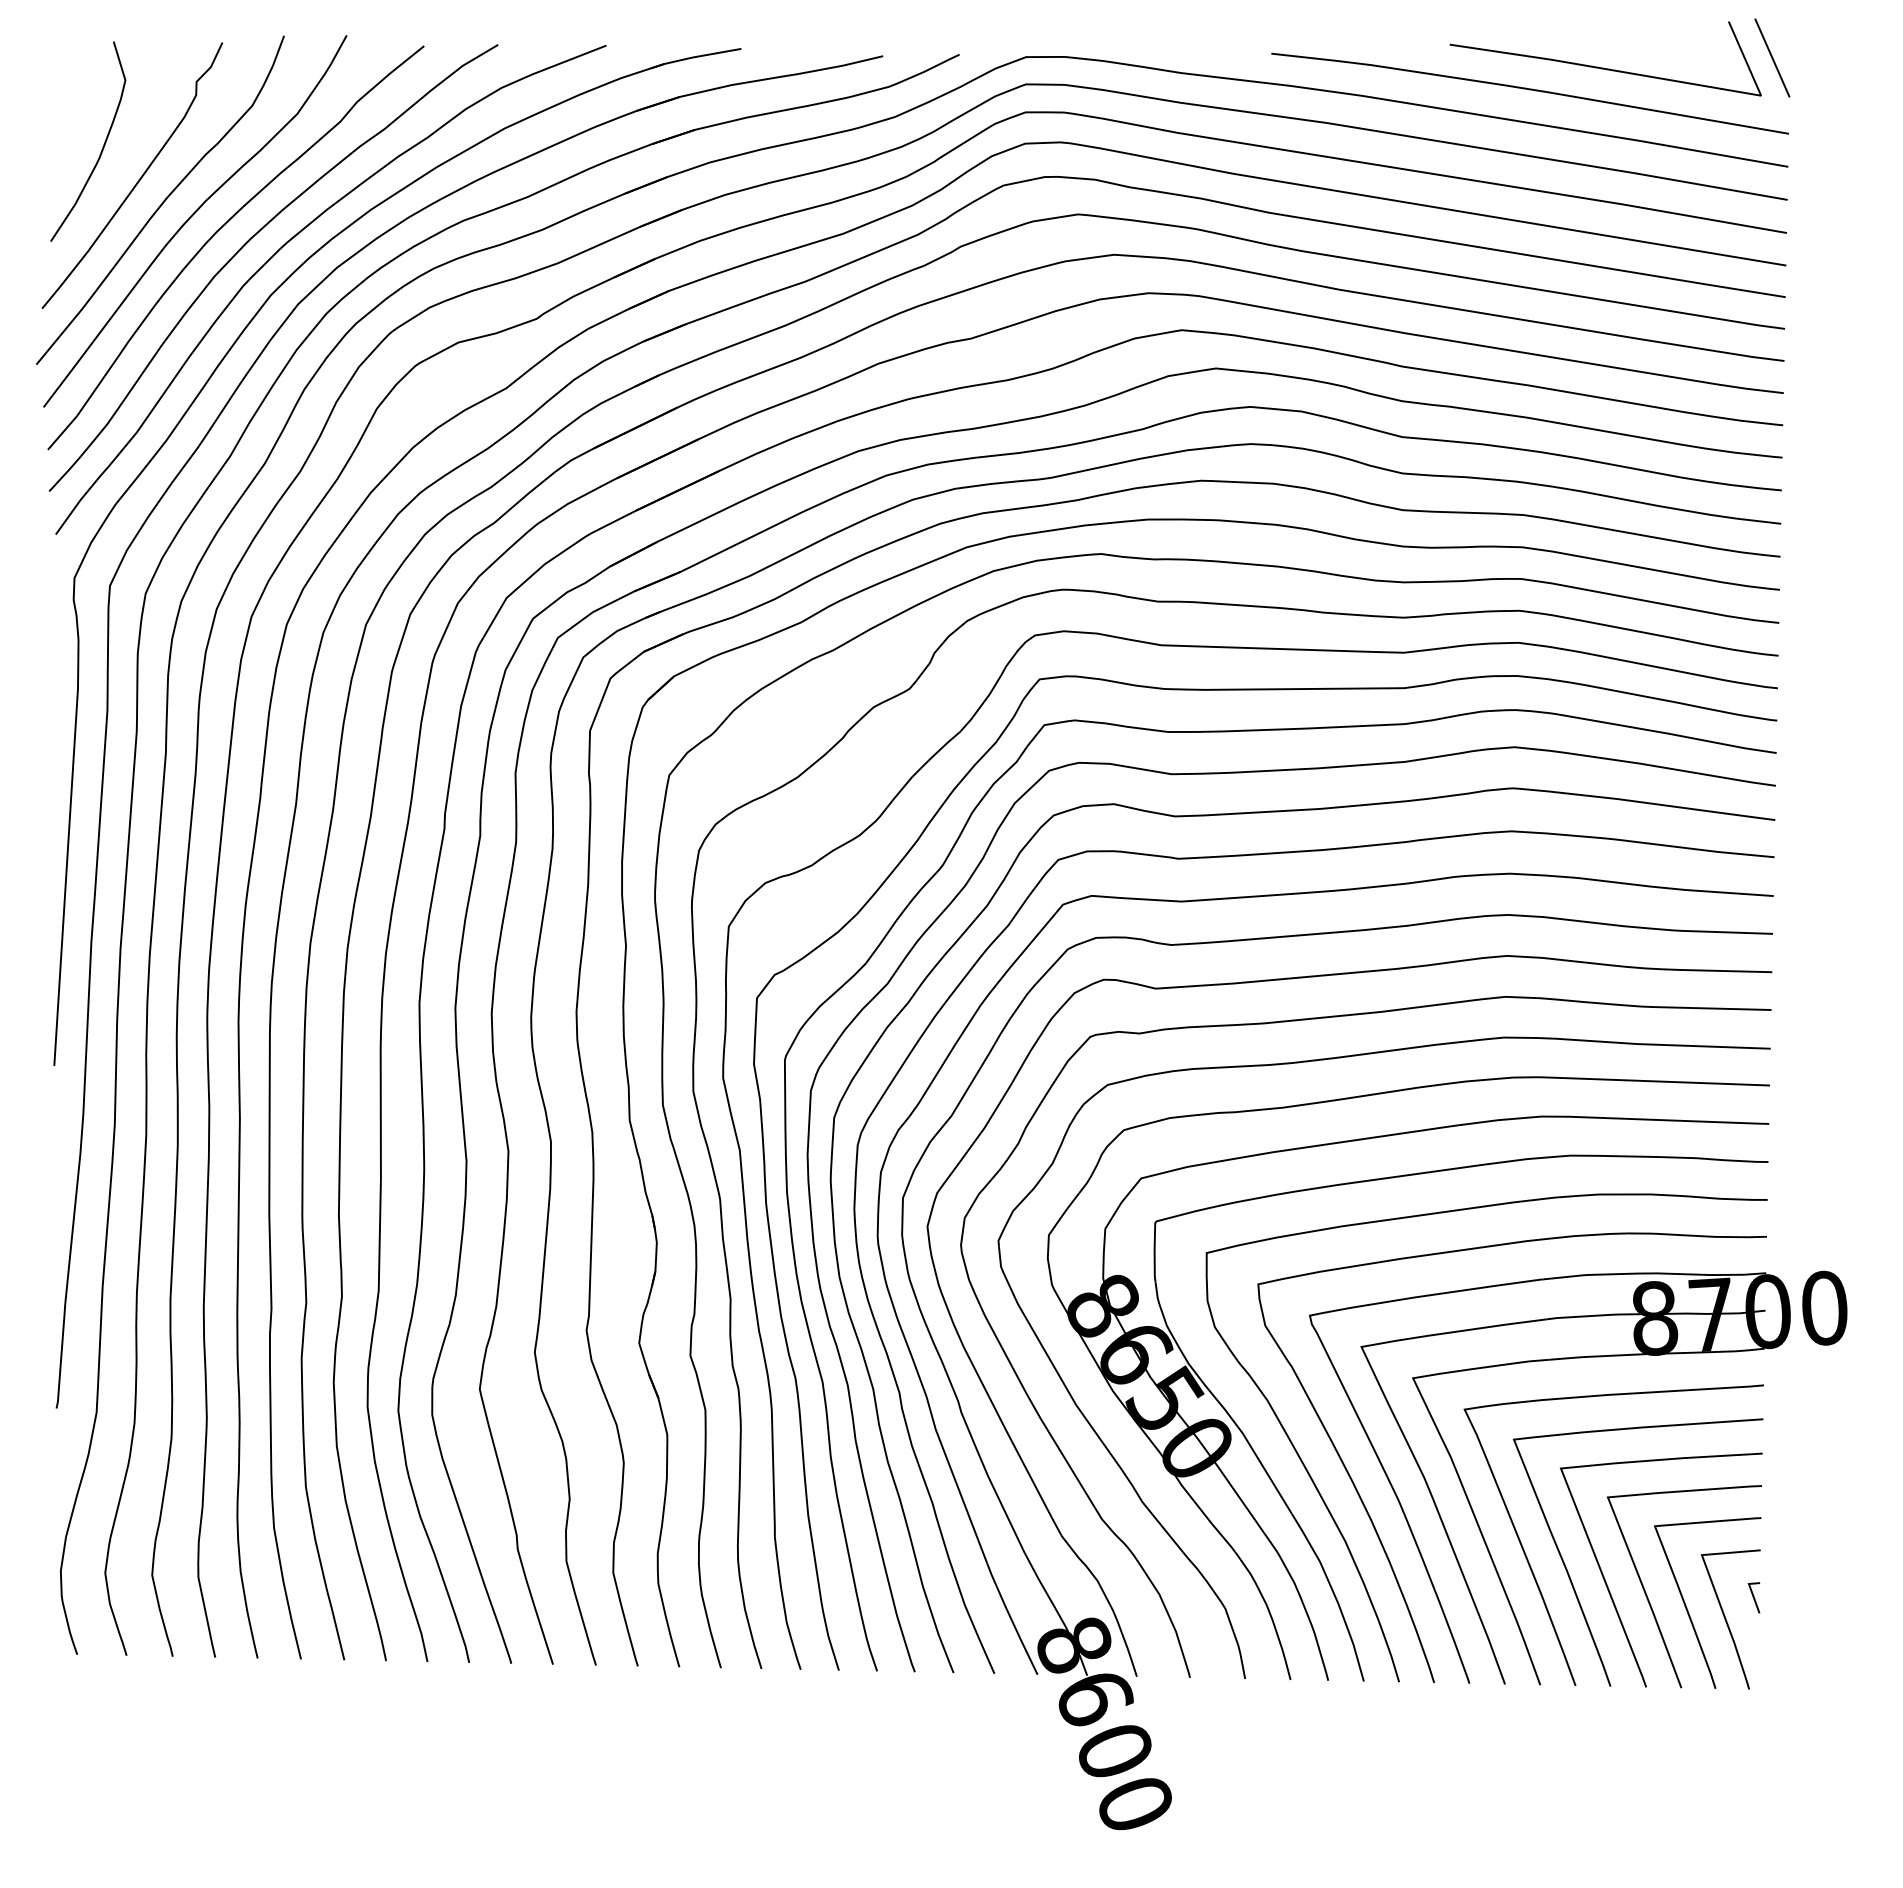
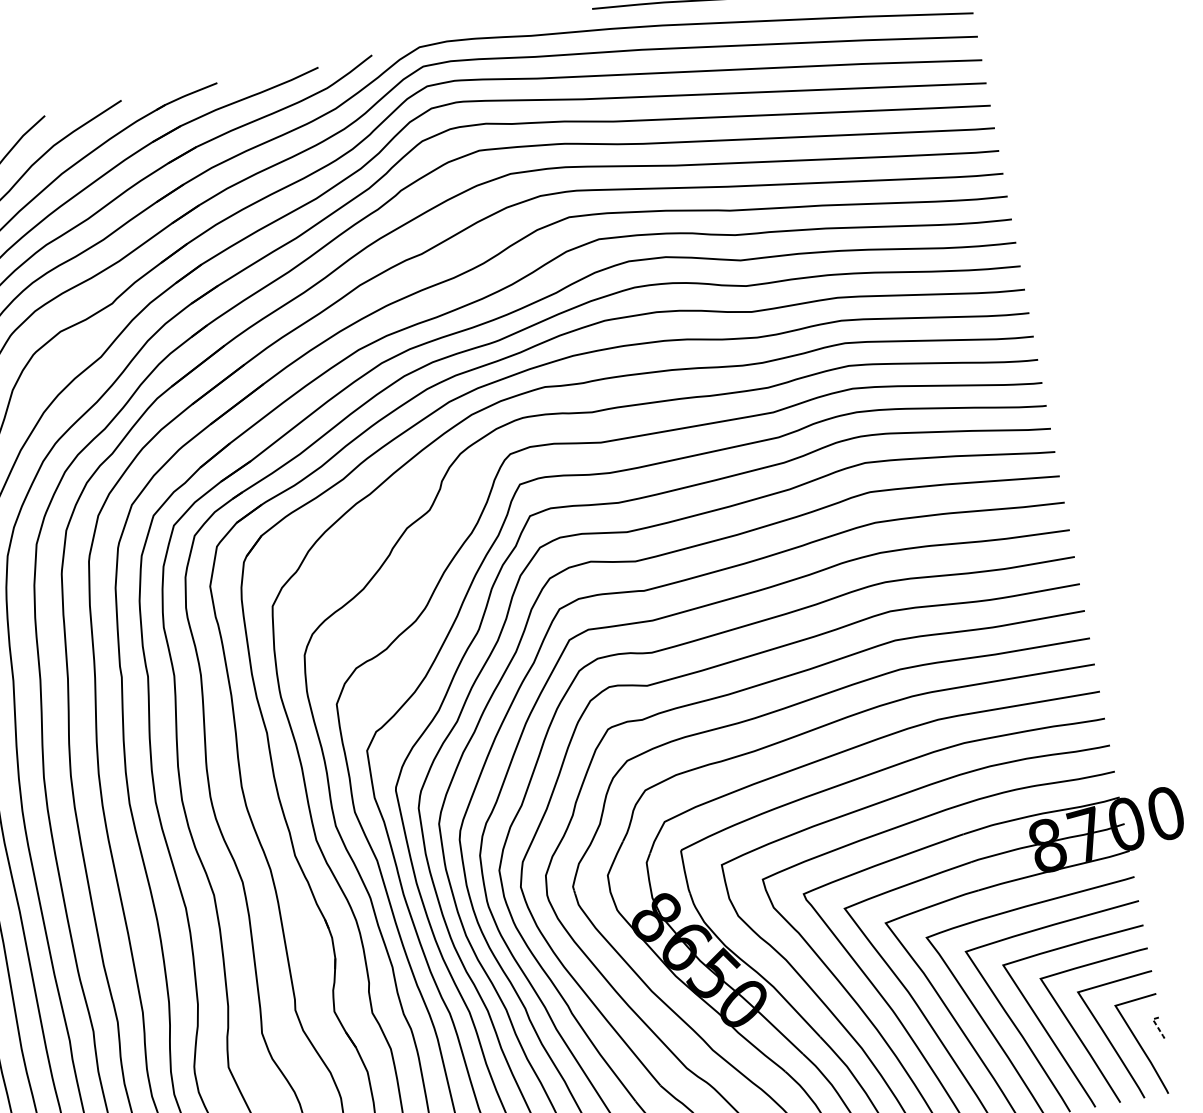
line: (1752, 1593) -> (1156, 1025), solid -> dashed

